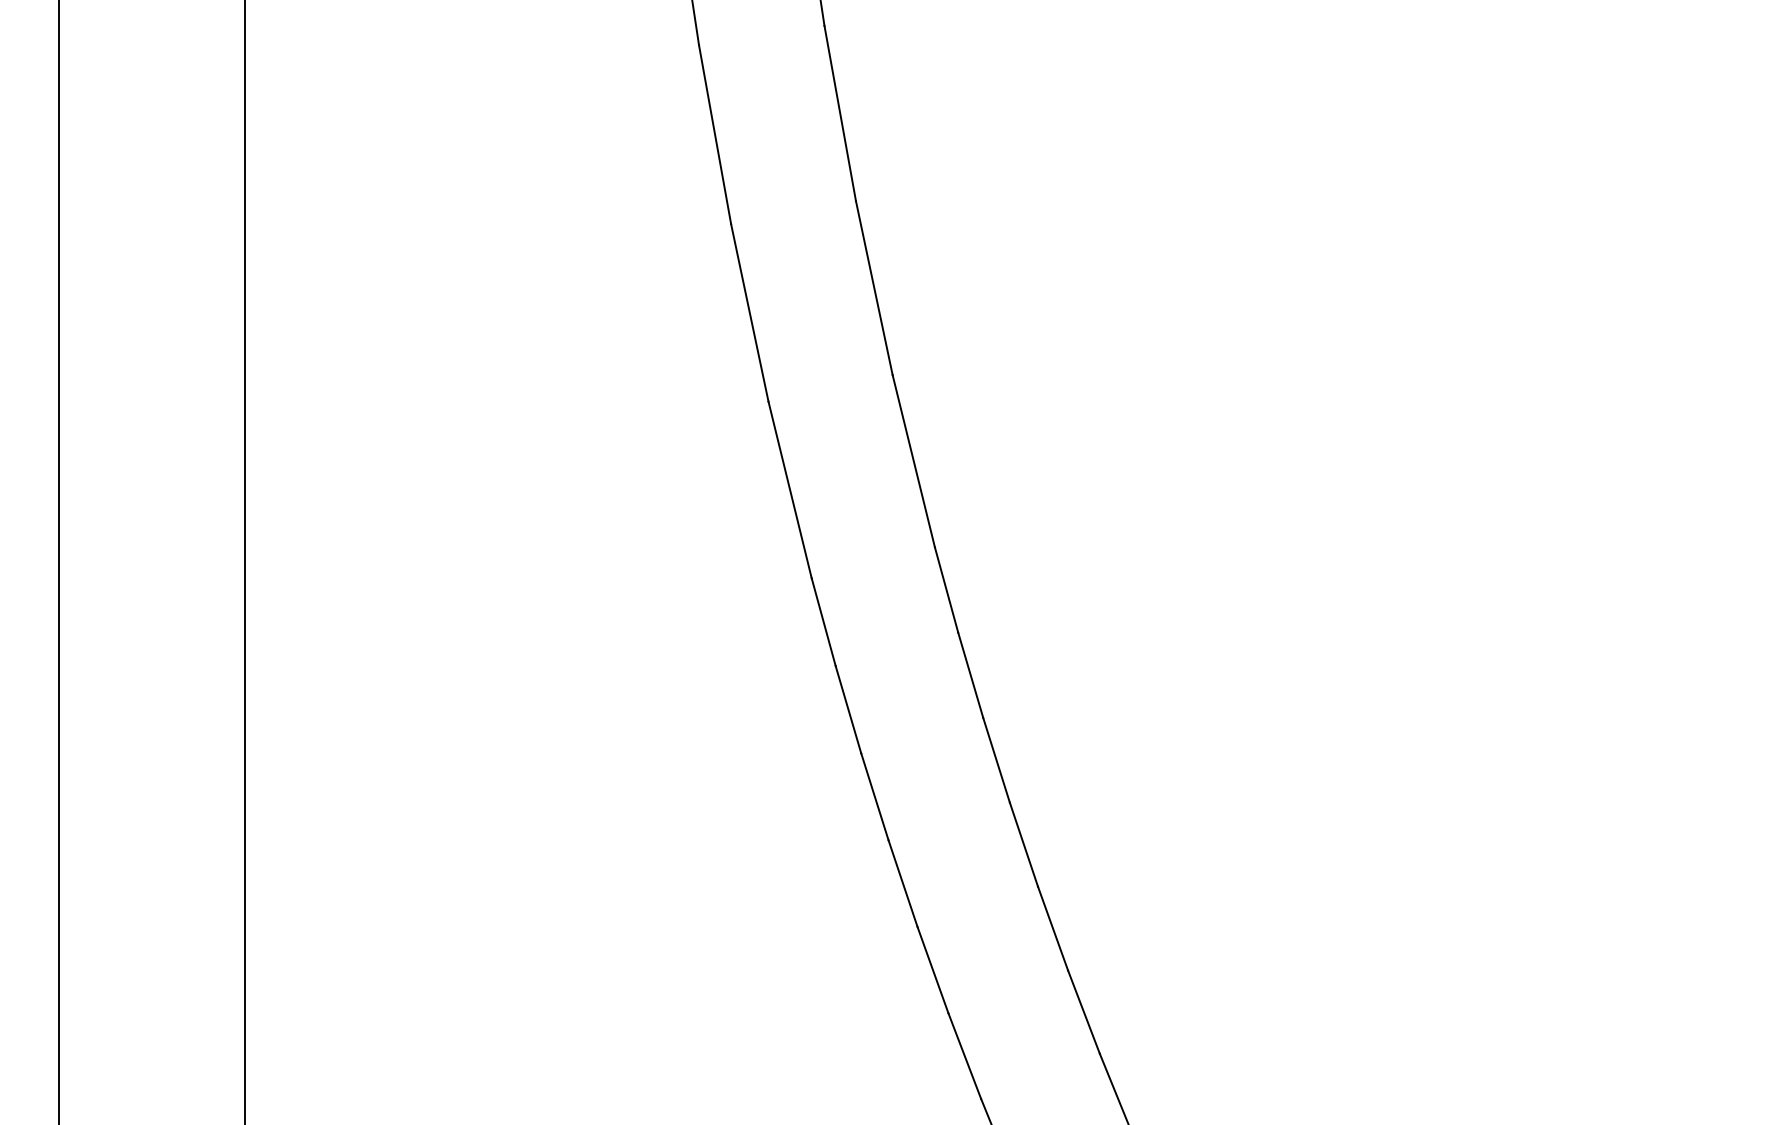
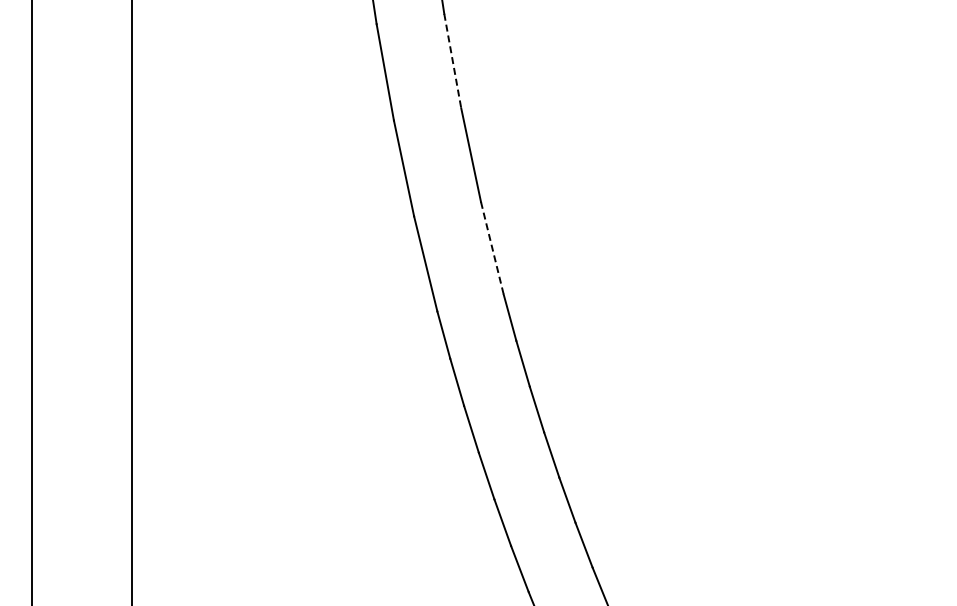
line: (839, 114) -> (452, 61), solid -> dashed
line: (913, 461) -> (492, 248), solid -> dashed

